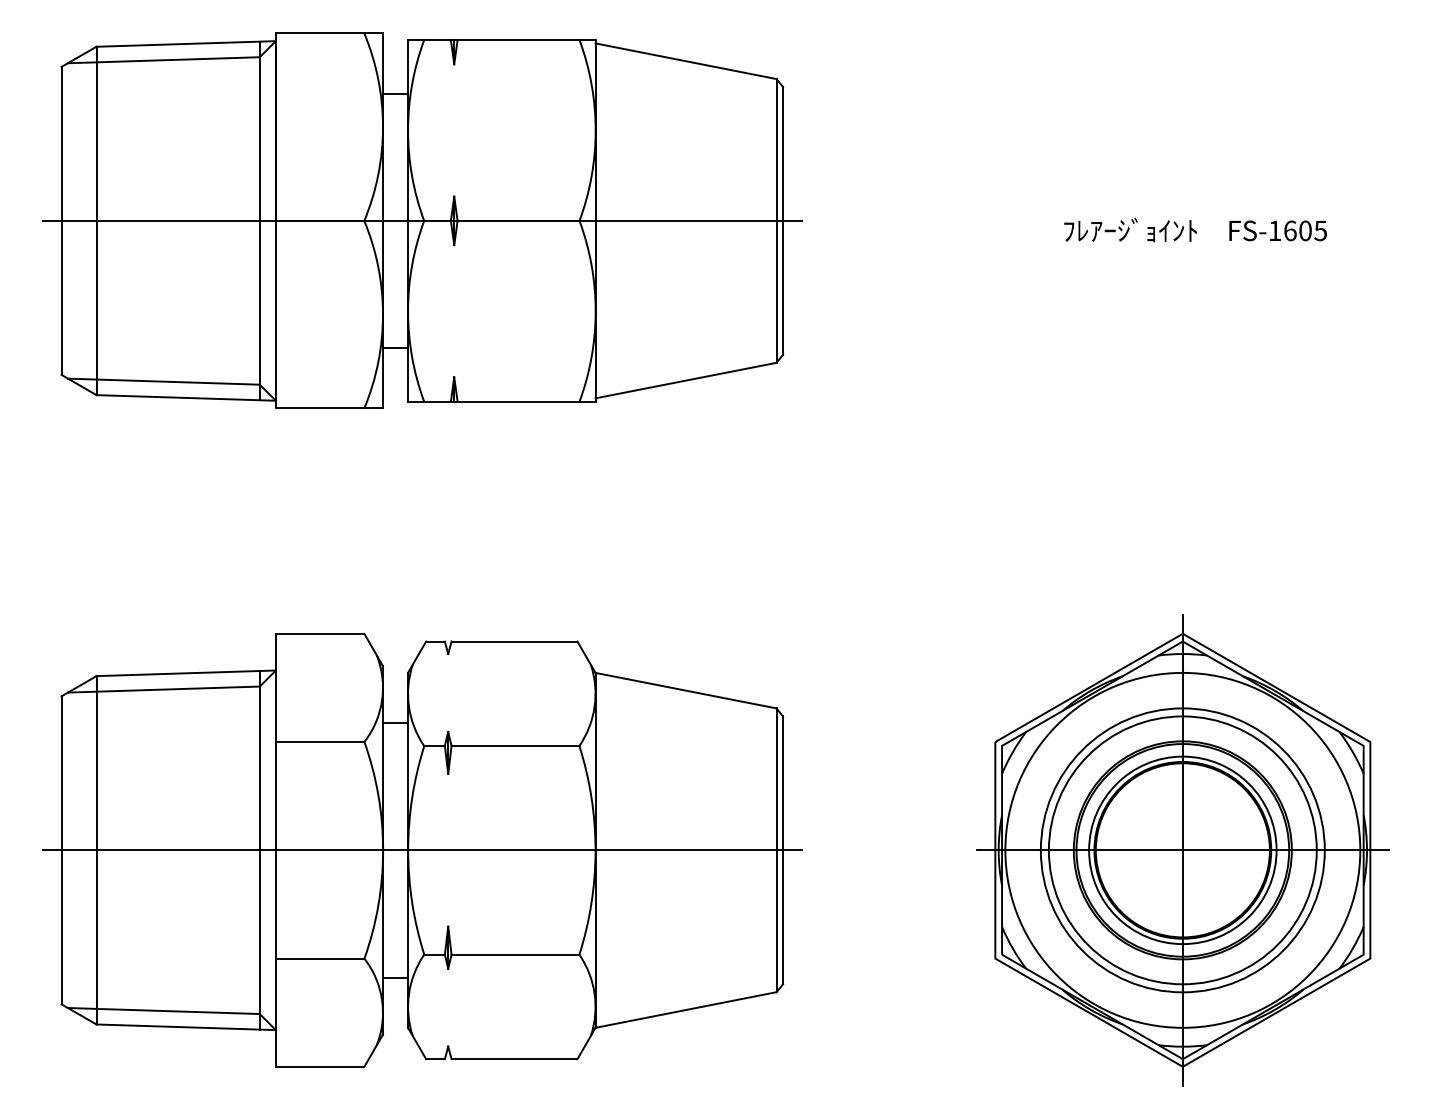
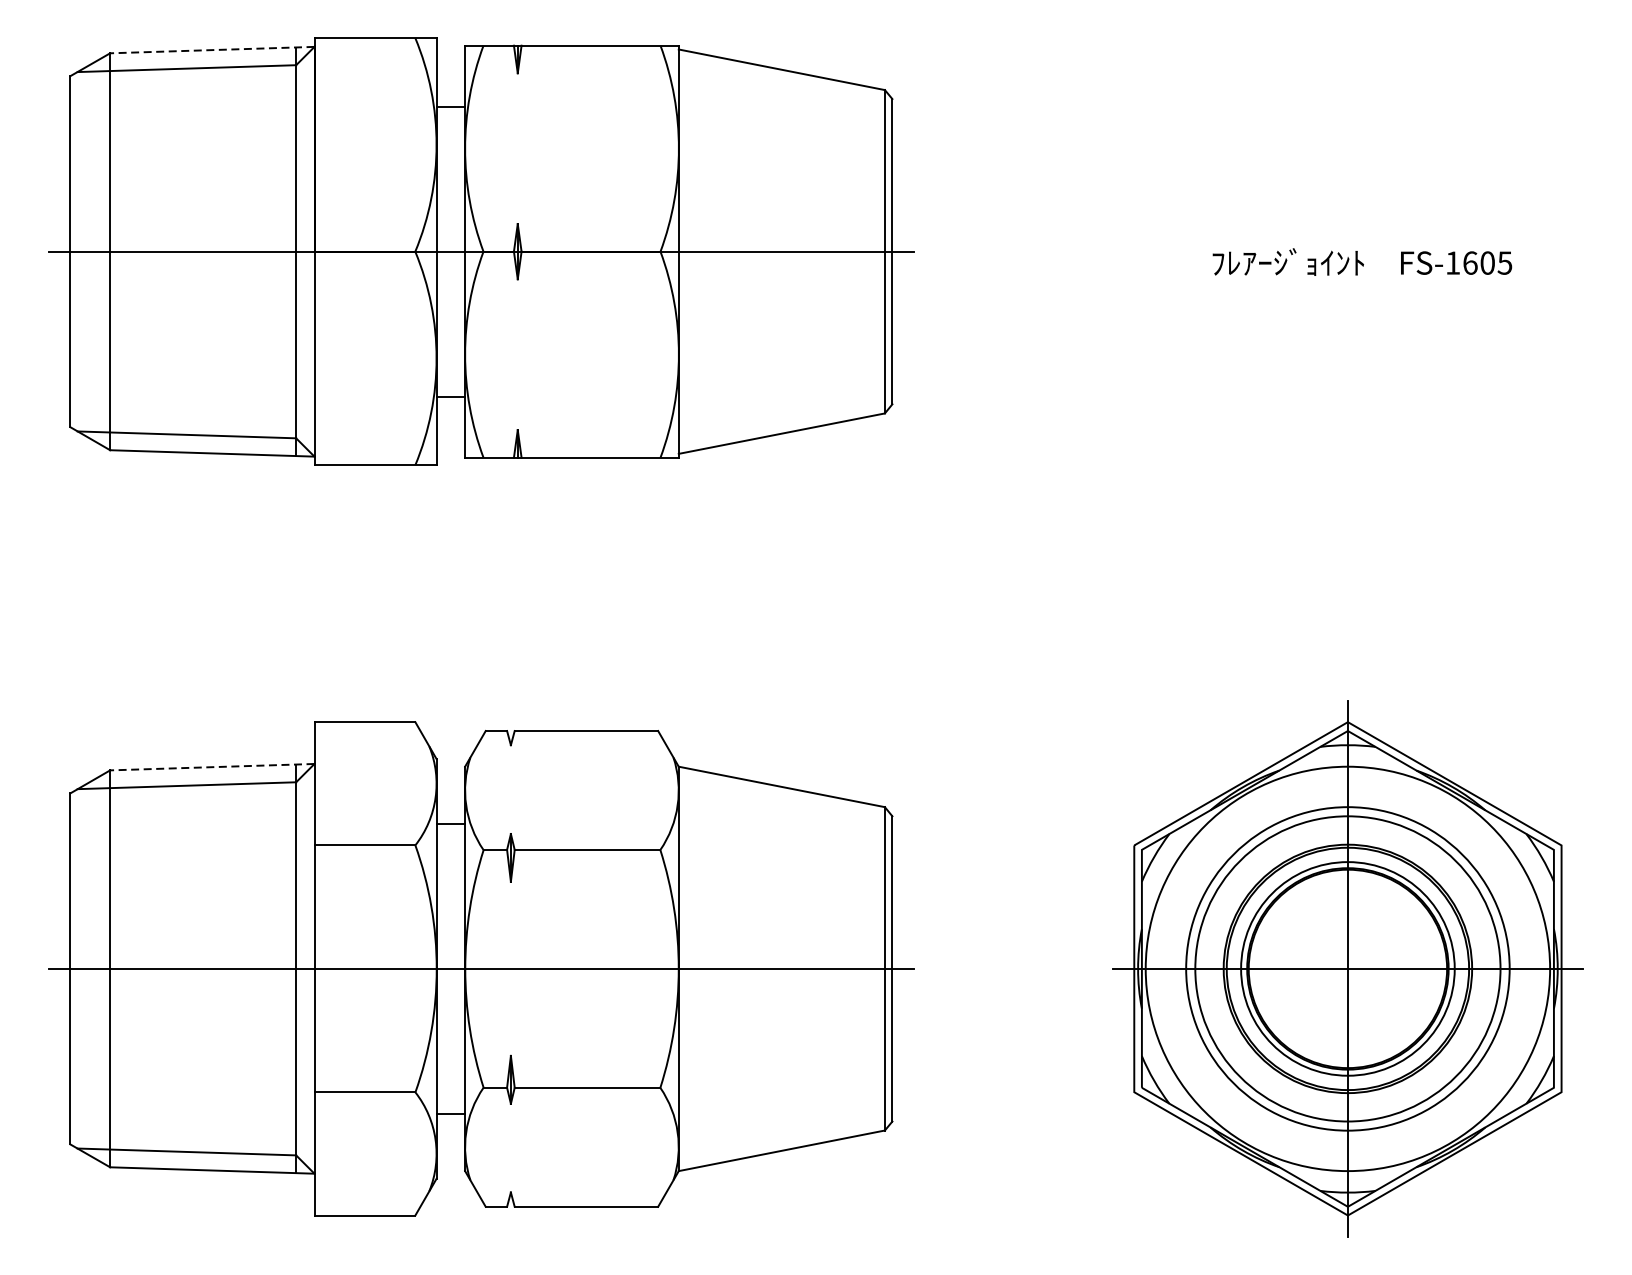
line: (186, 43) -> (212, 49), solid -> dashed
line: (186, 673) -> (212, 767), solid -> dashed

